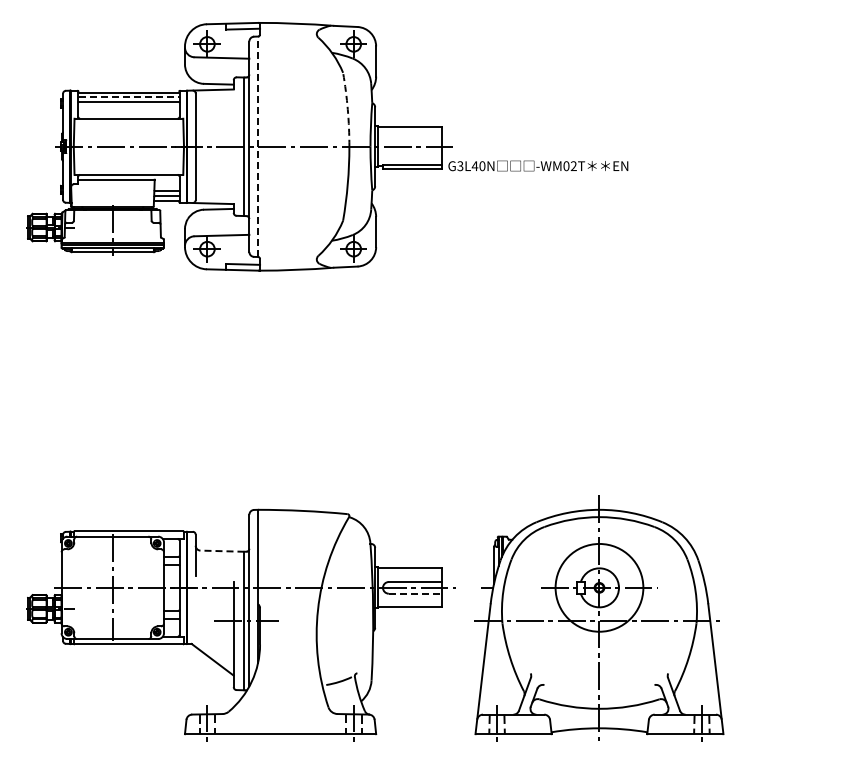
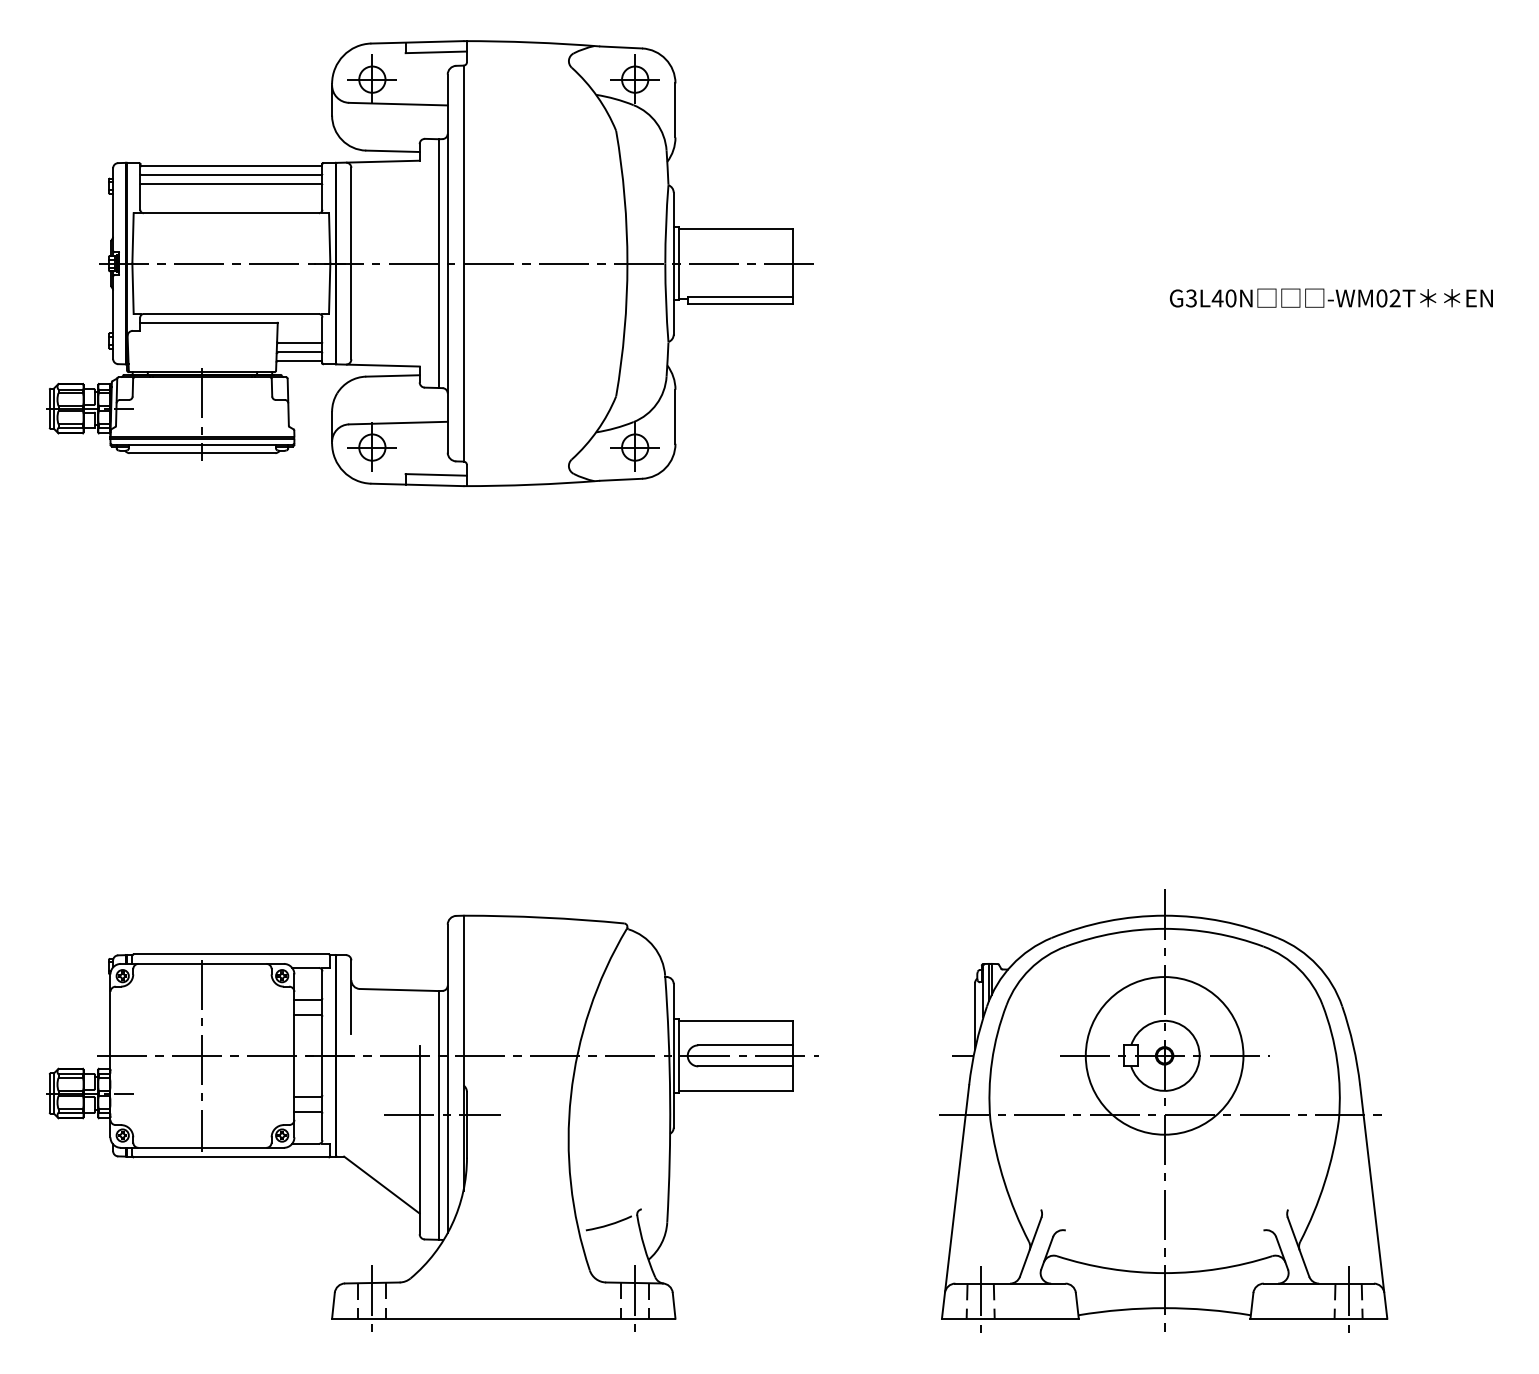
line: (129, 97) -> (232, 175), dashed -> solid
arc: (347, 109) -> (624, 196), dashed -> solid
line: (258, 146) -> (464, 263), dashed -> solid
text: (538, 165) -> (1331, 297), moved
line: (221, 551) -> (397, 990), dashed -> solid
line: (415, 593) -> (746, 1065), dashed -> solid
part: (599, 618) -> (1164, 1110), moved

